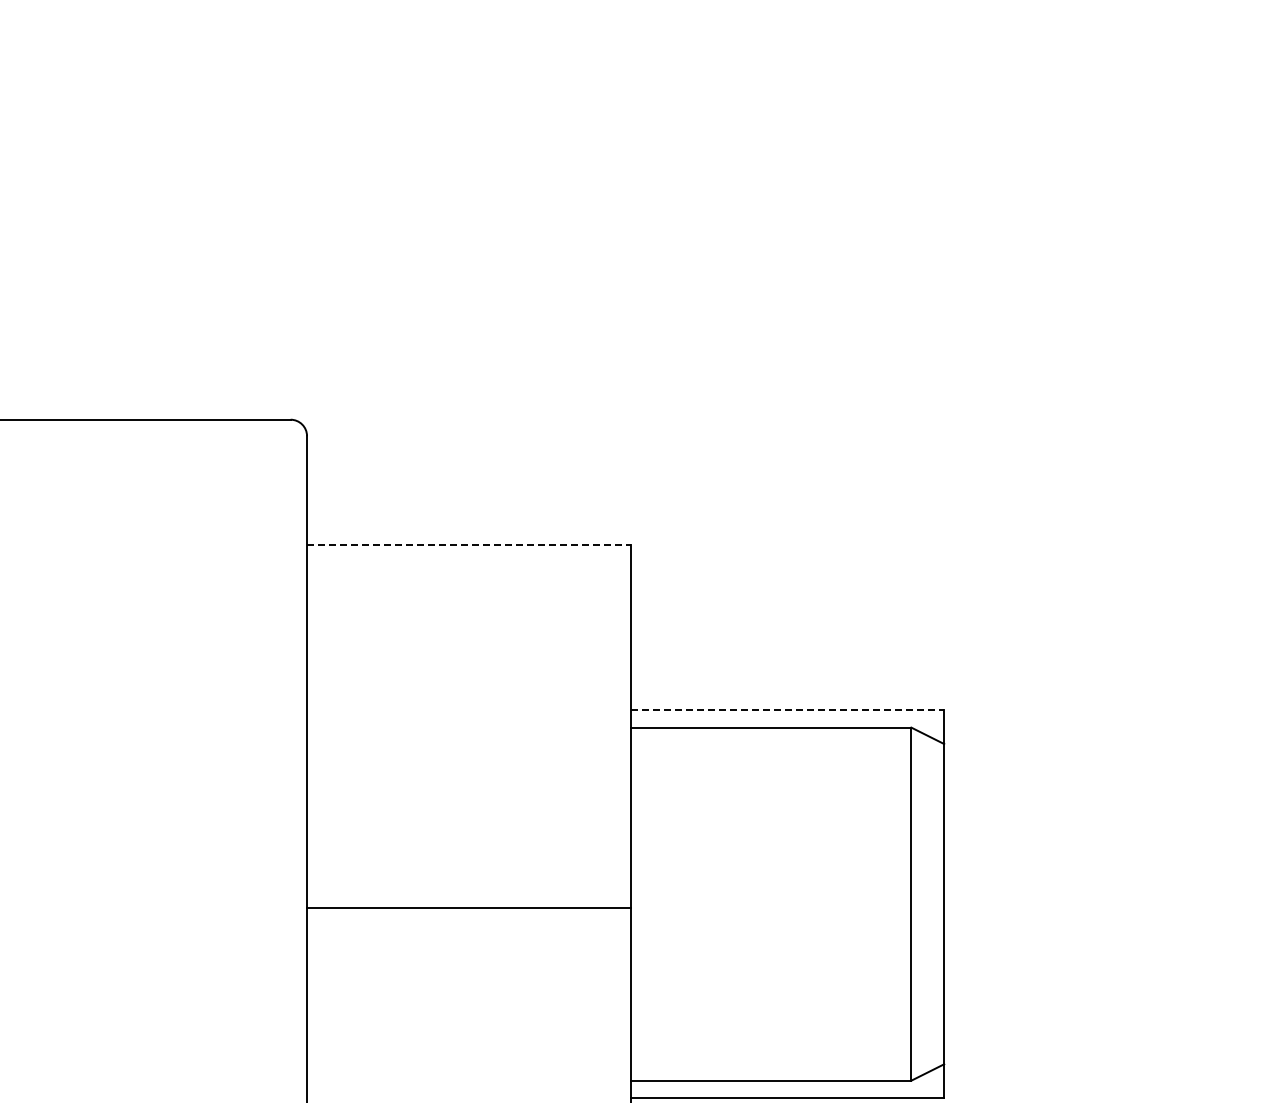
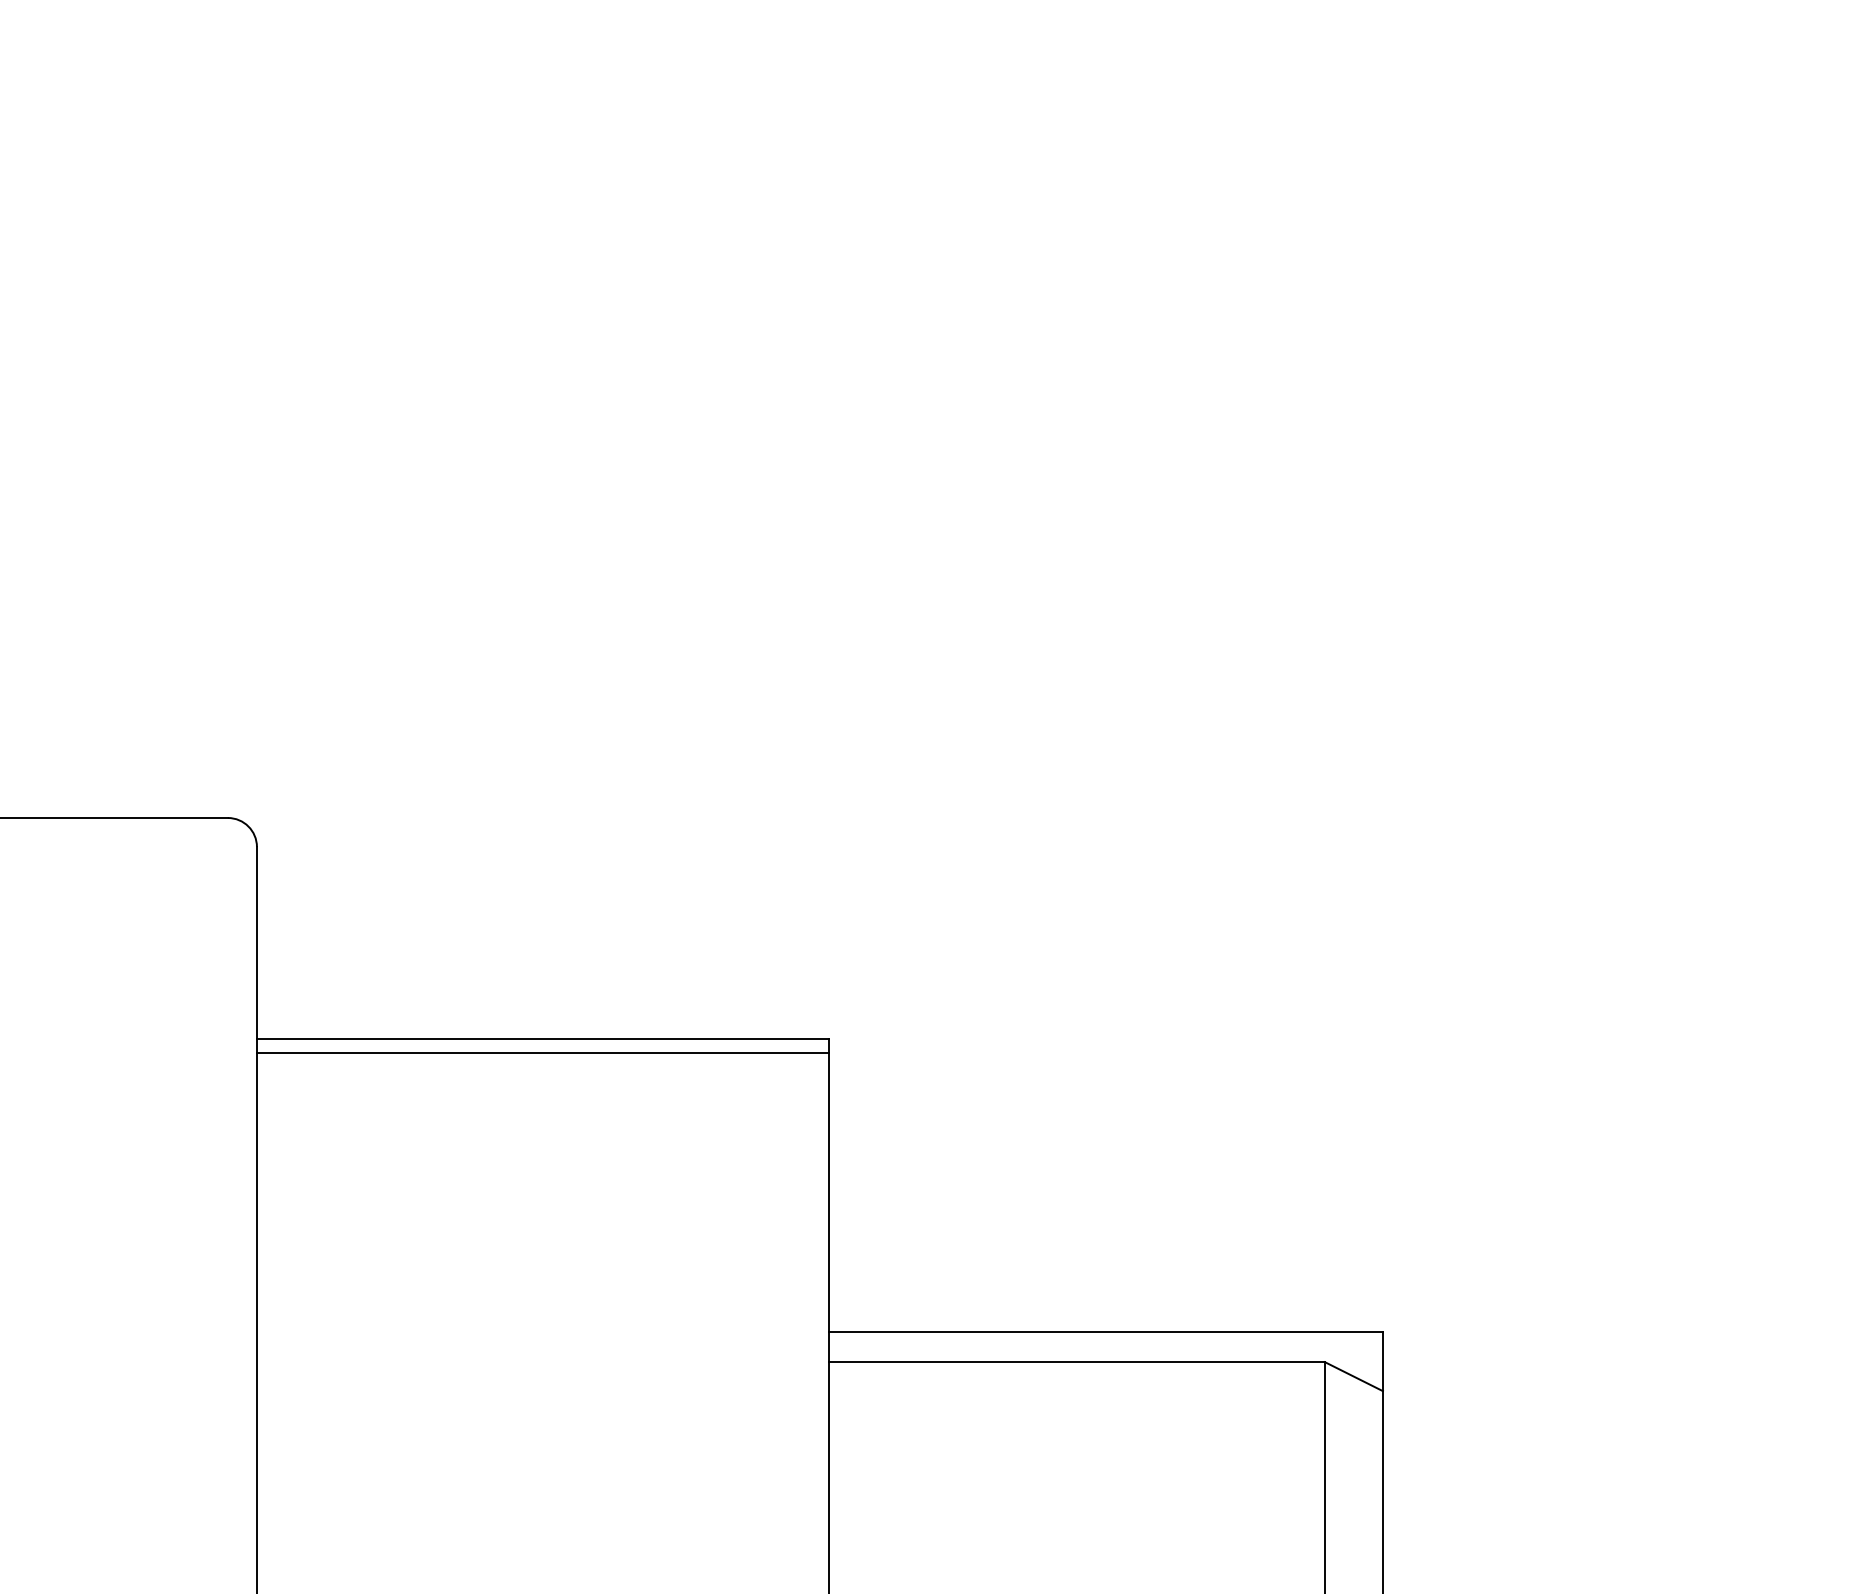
line: (468, 544) -> (542, 1038), dashed -> solid
line: (468, 552) -> (542, 1052), added
line: (787, 710) -> (1106, 1331), dashed -> solid

